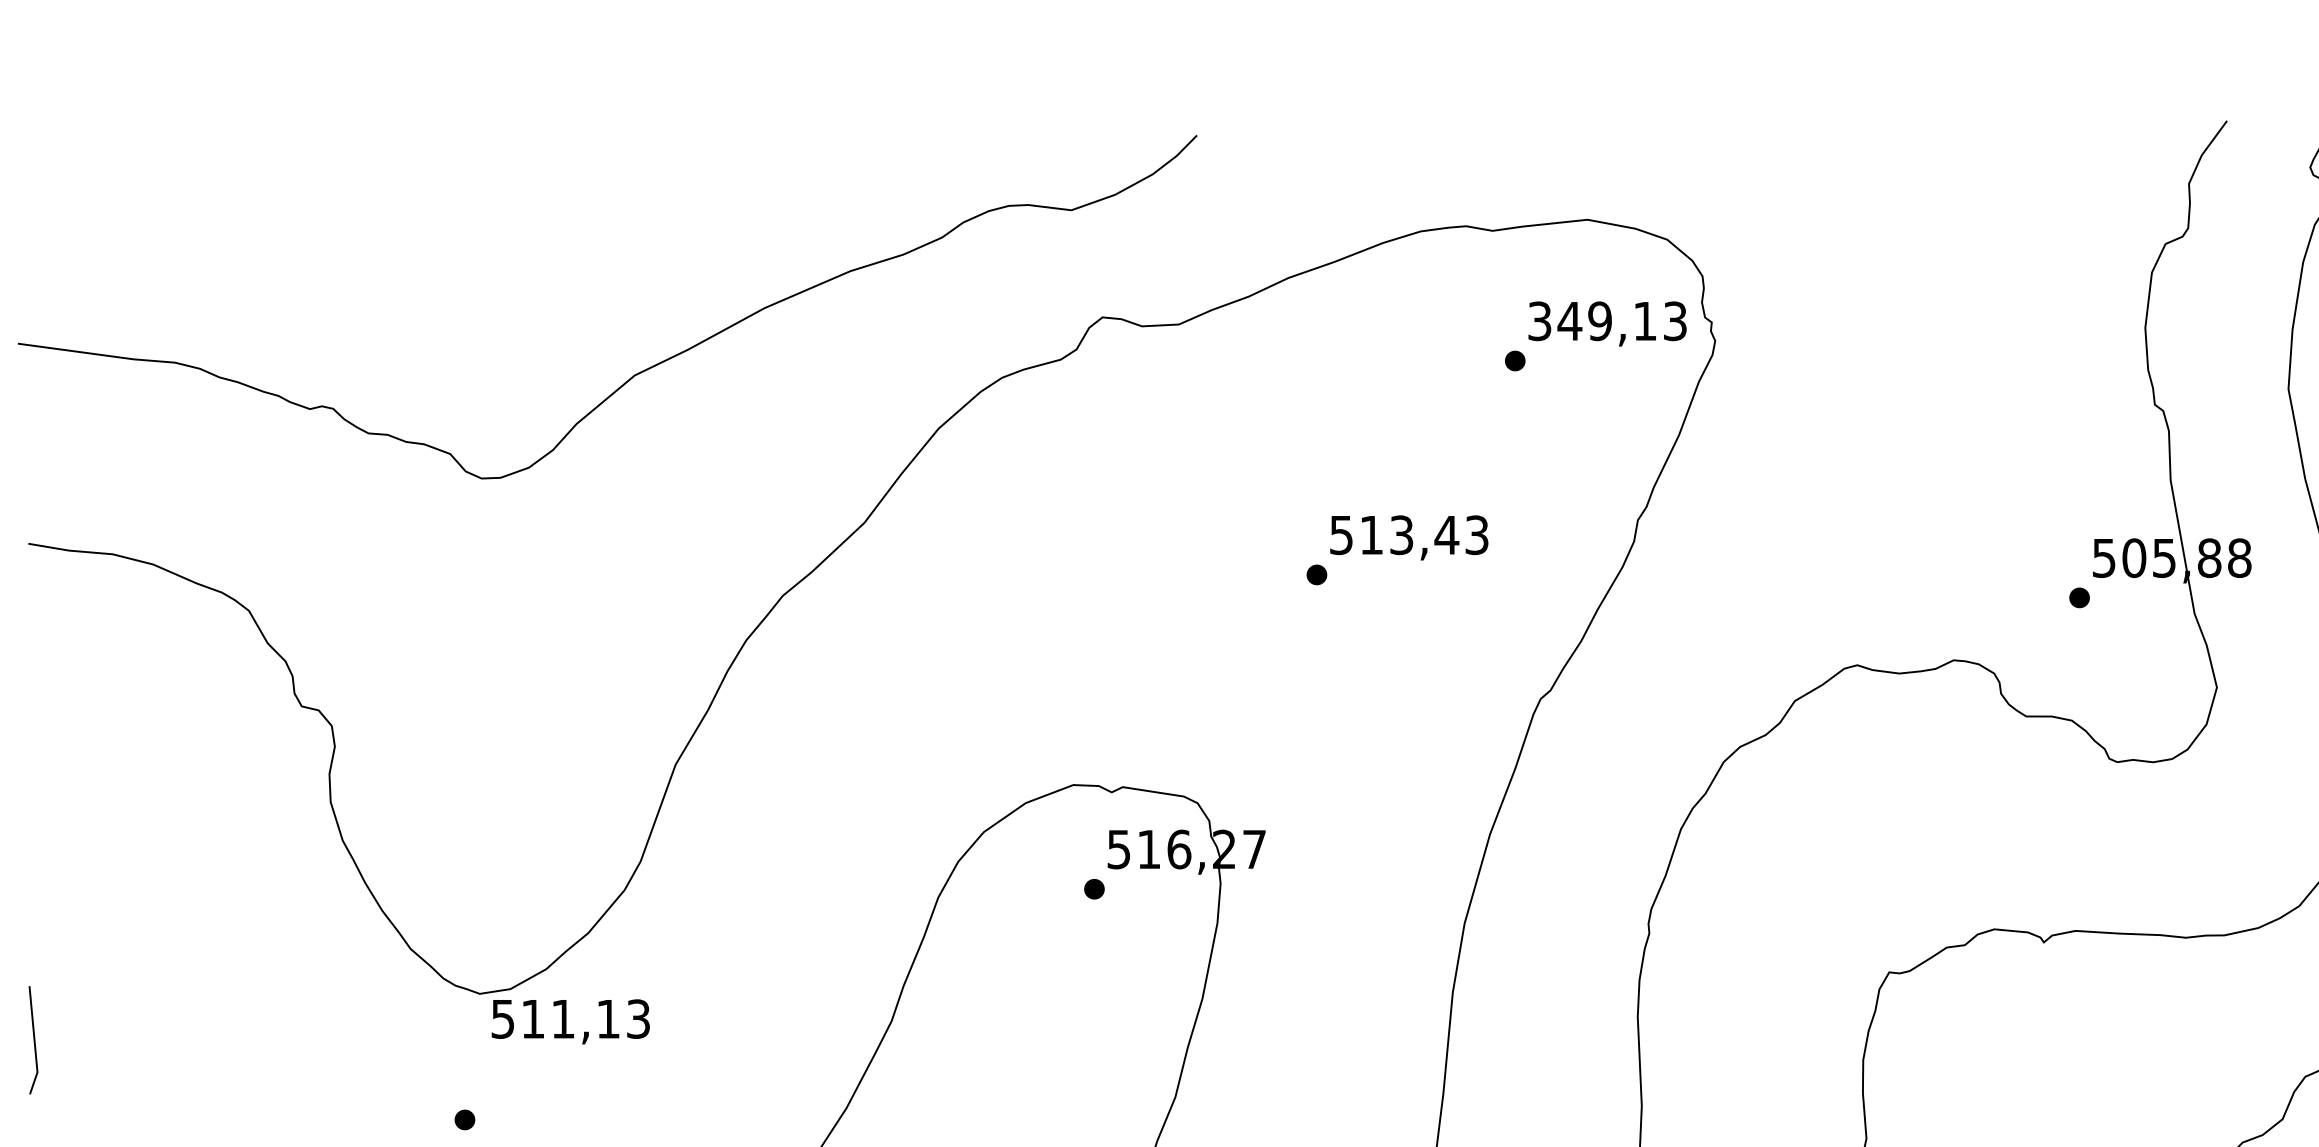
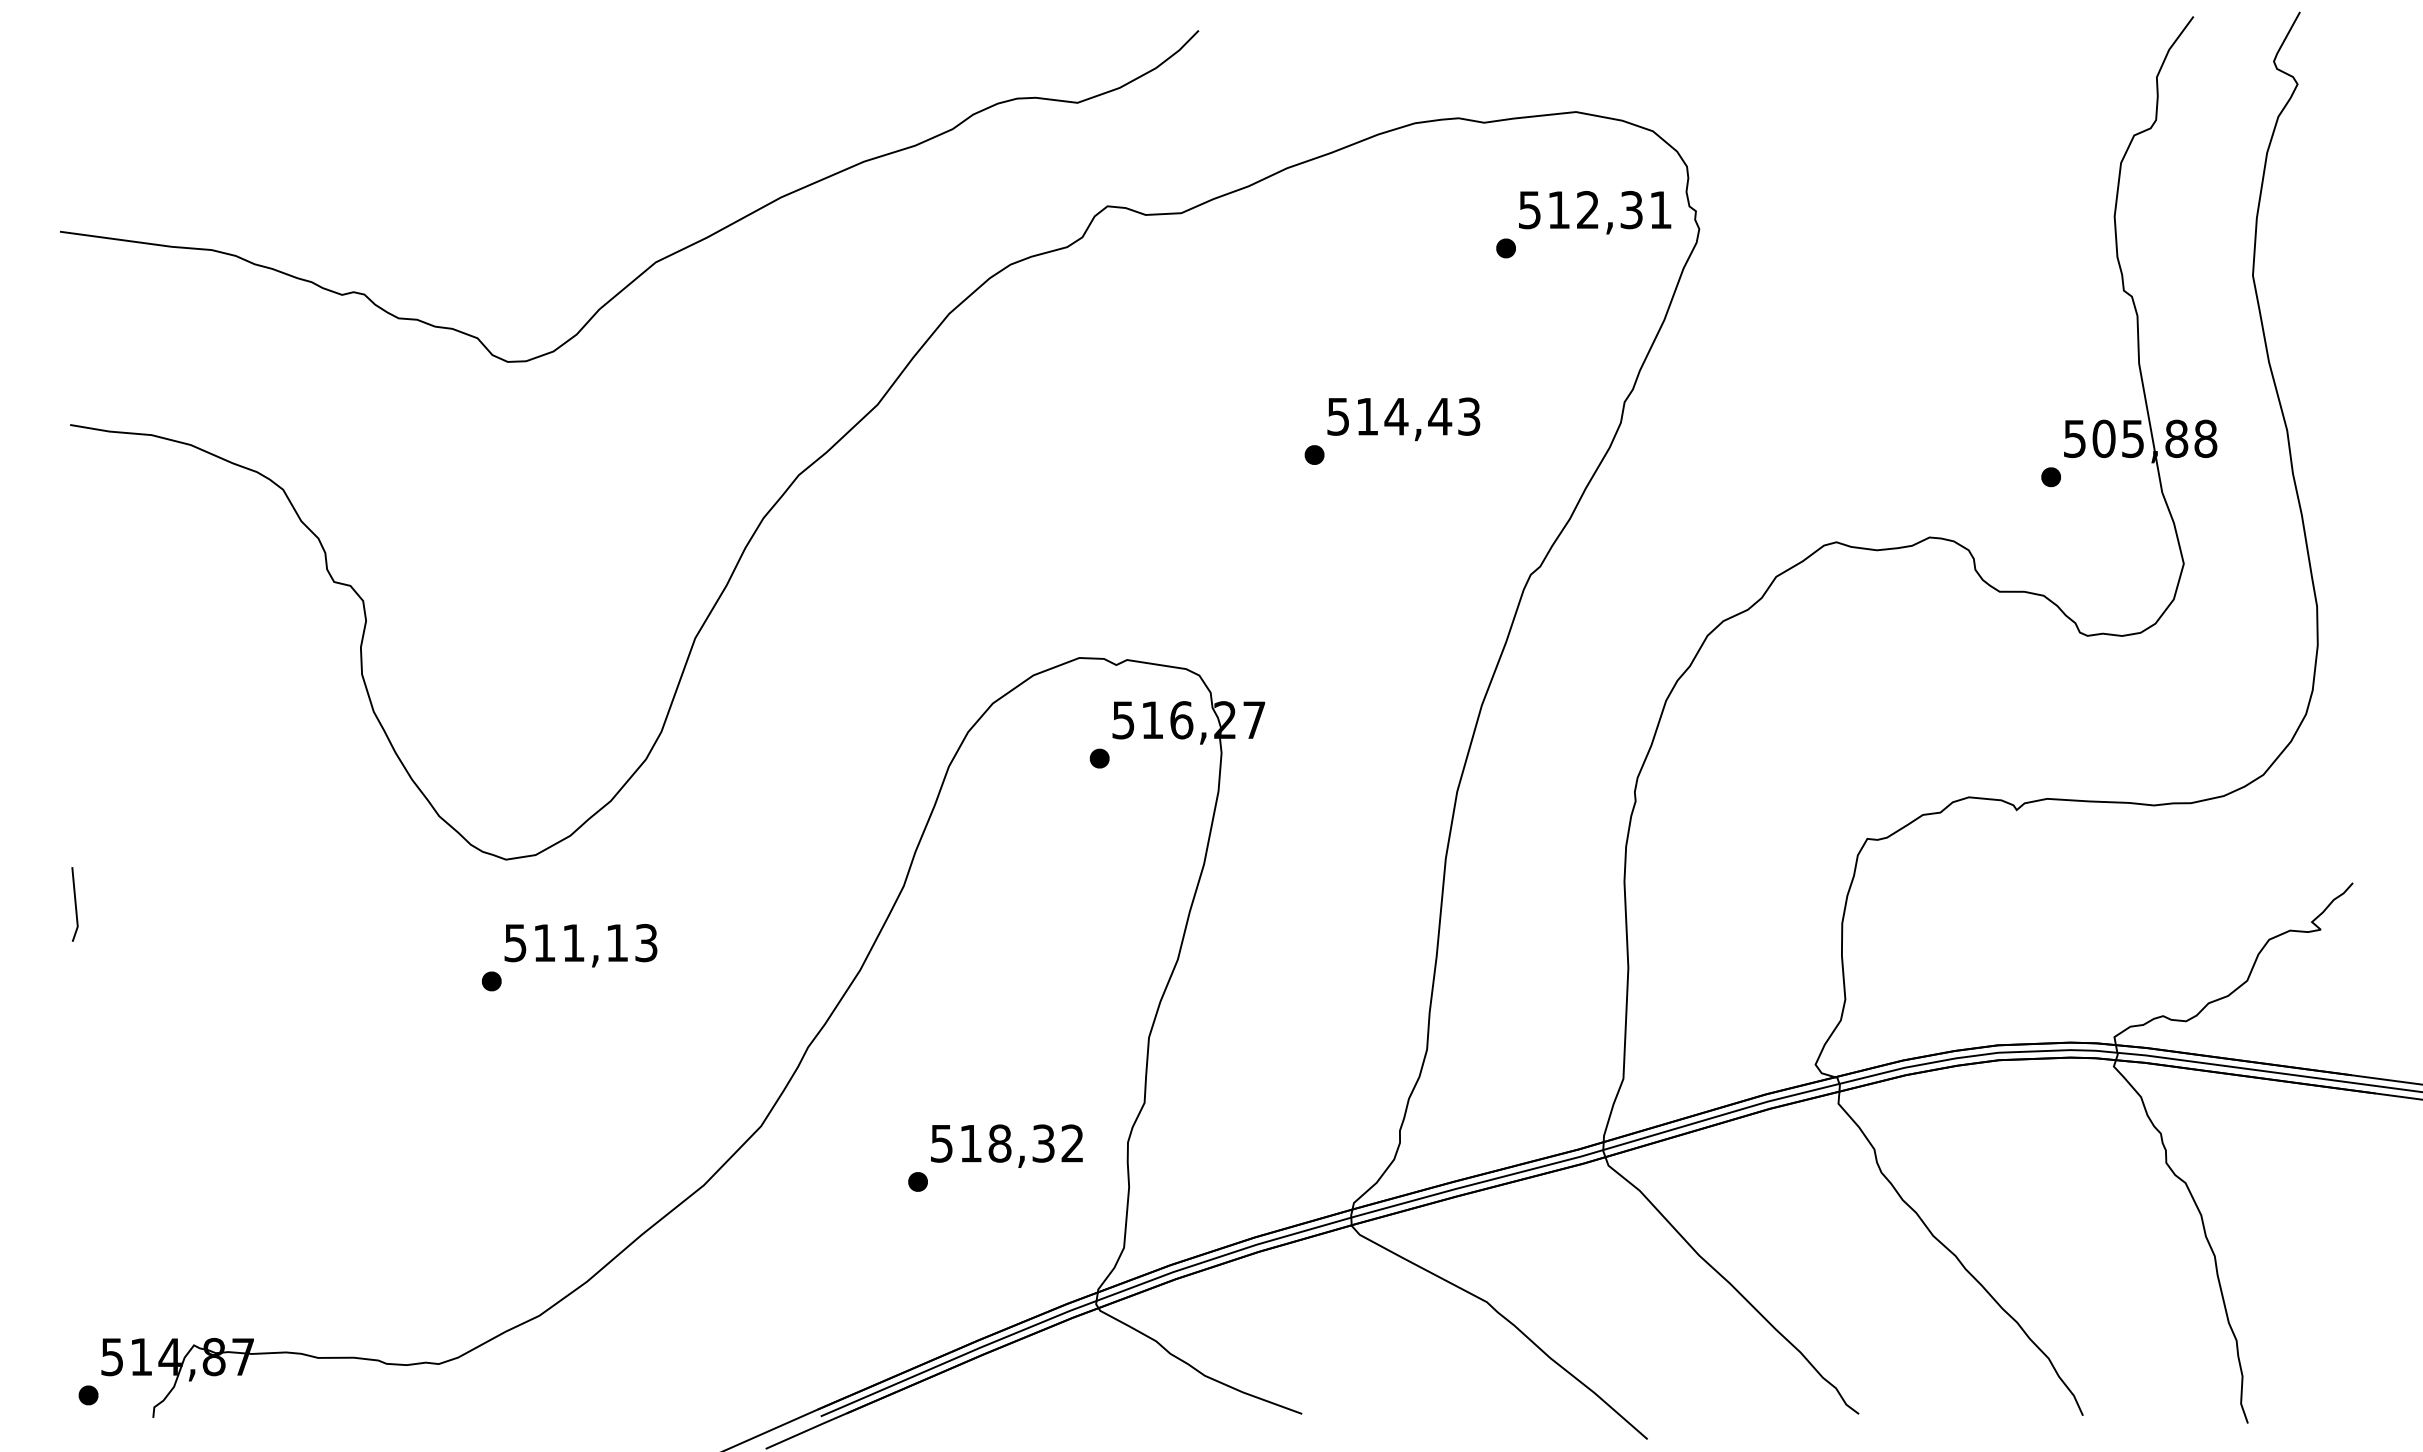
text: (1607, 320) -> (1595, 209), 349,13 -> 512,31
text: (1401, 535) -> (1396, 416), 513,43 -> 514,43
text: (570, 1021) -> (580, 945), moved
part: (32, 1040) -> (74, 904), size x0.71

